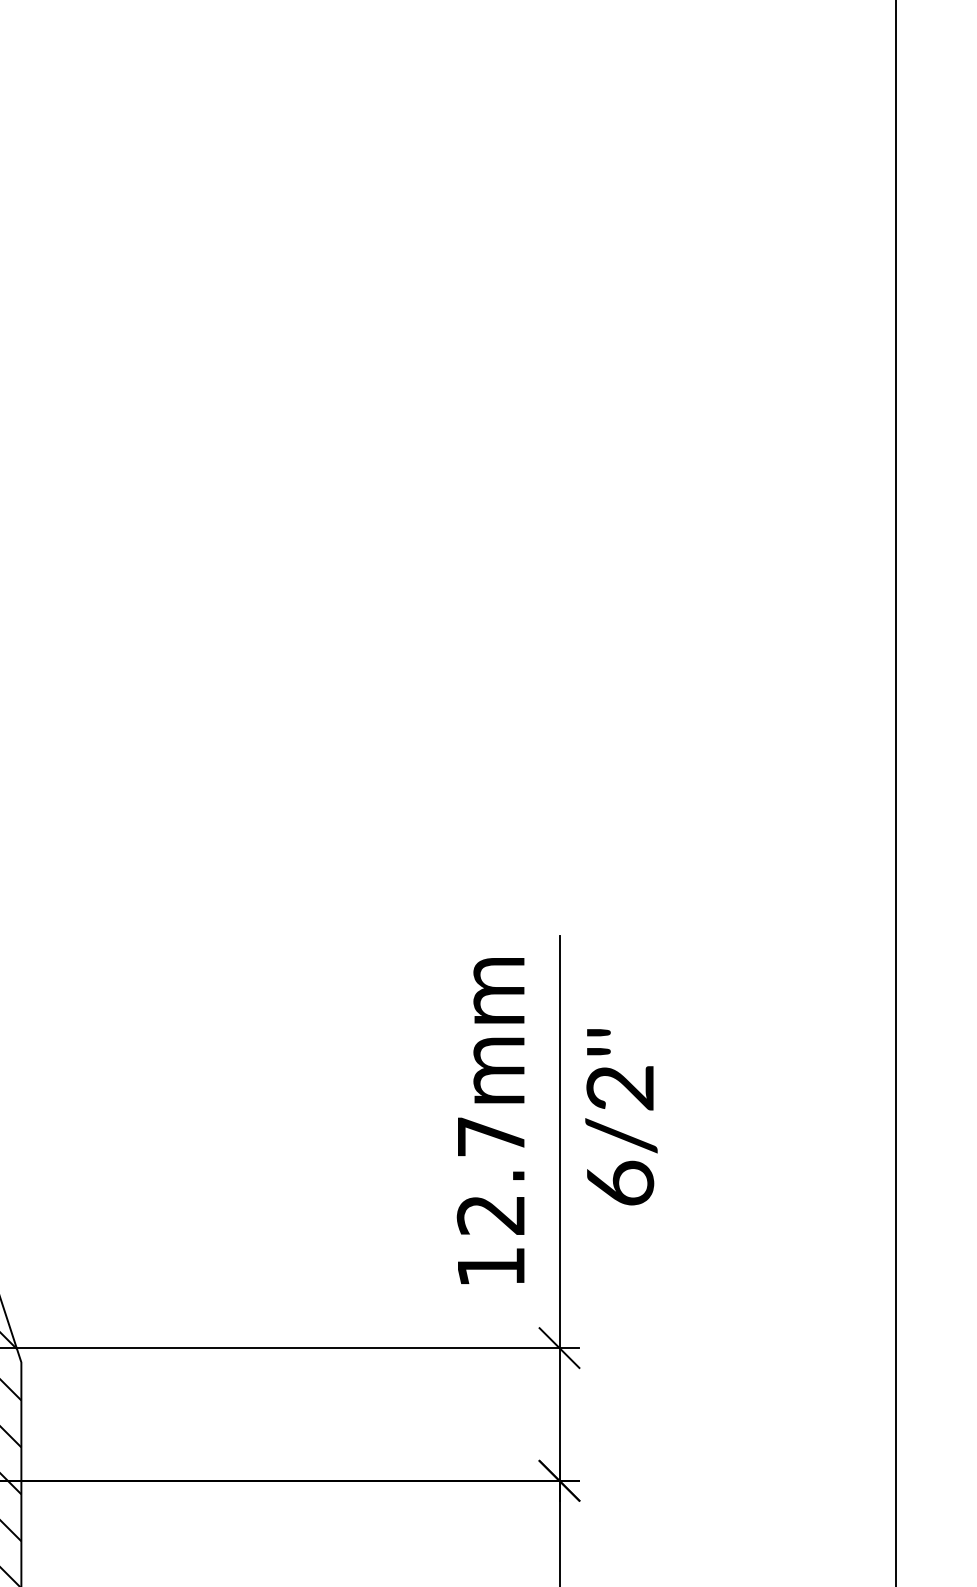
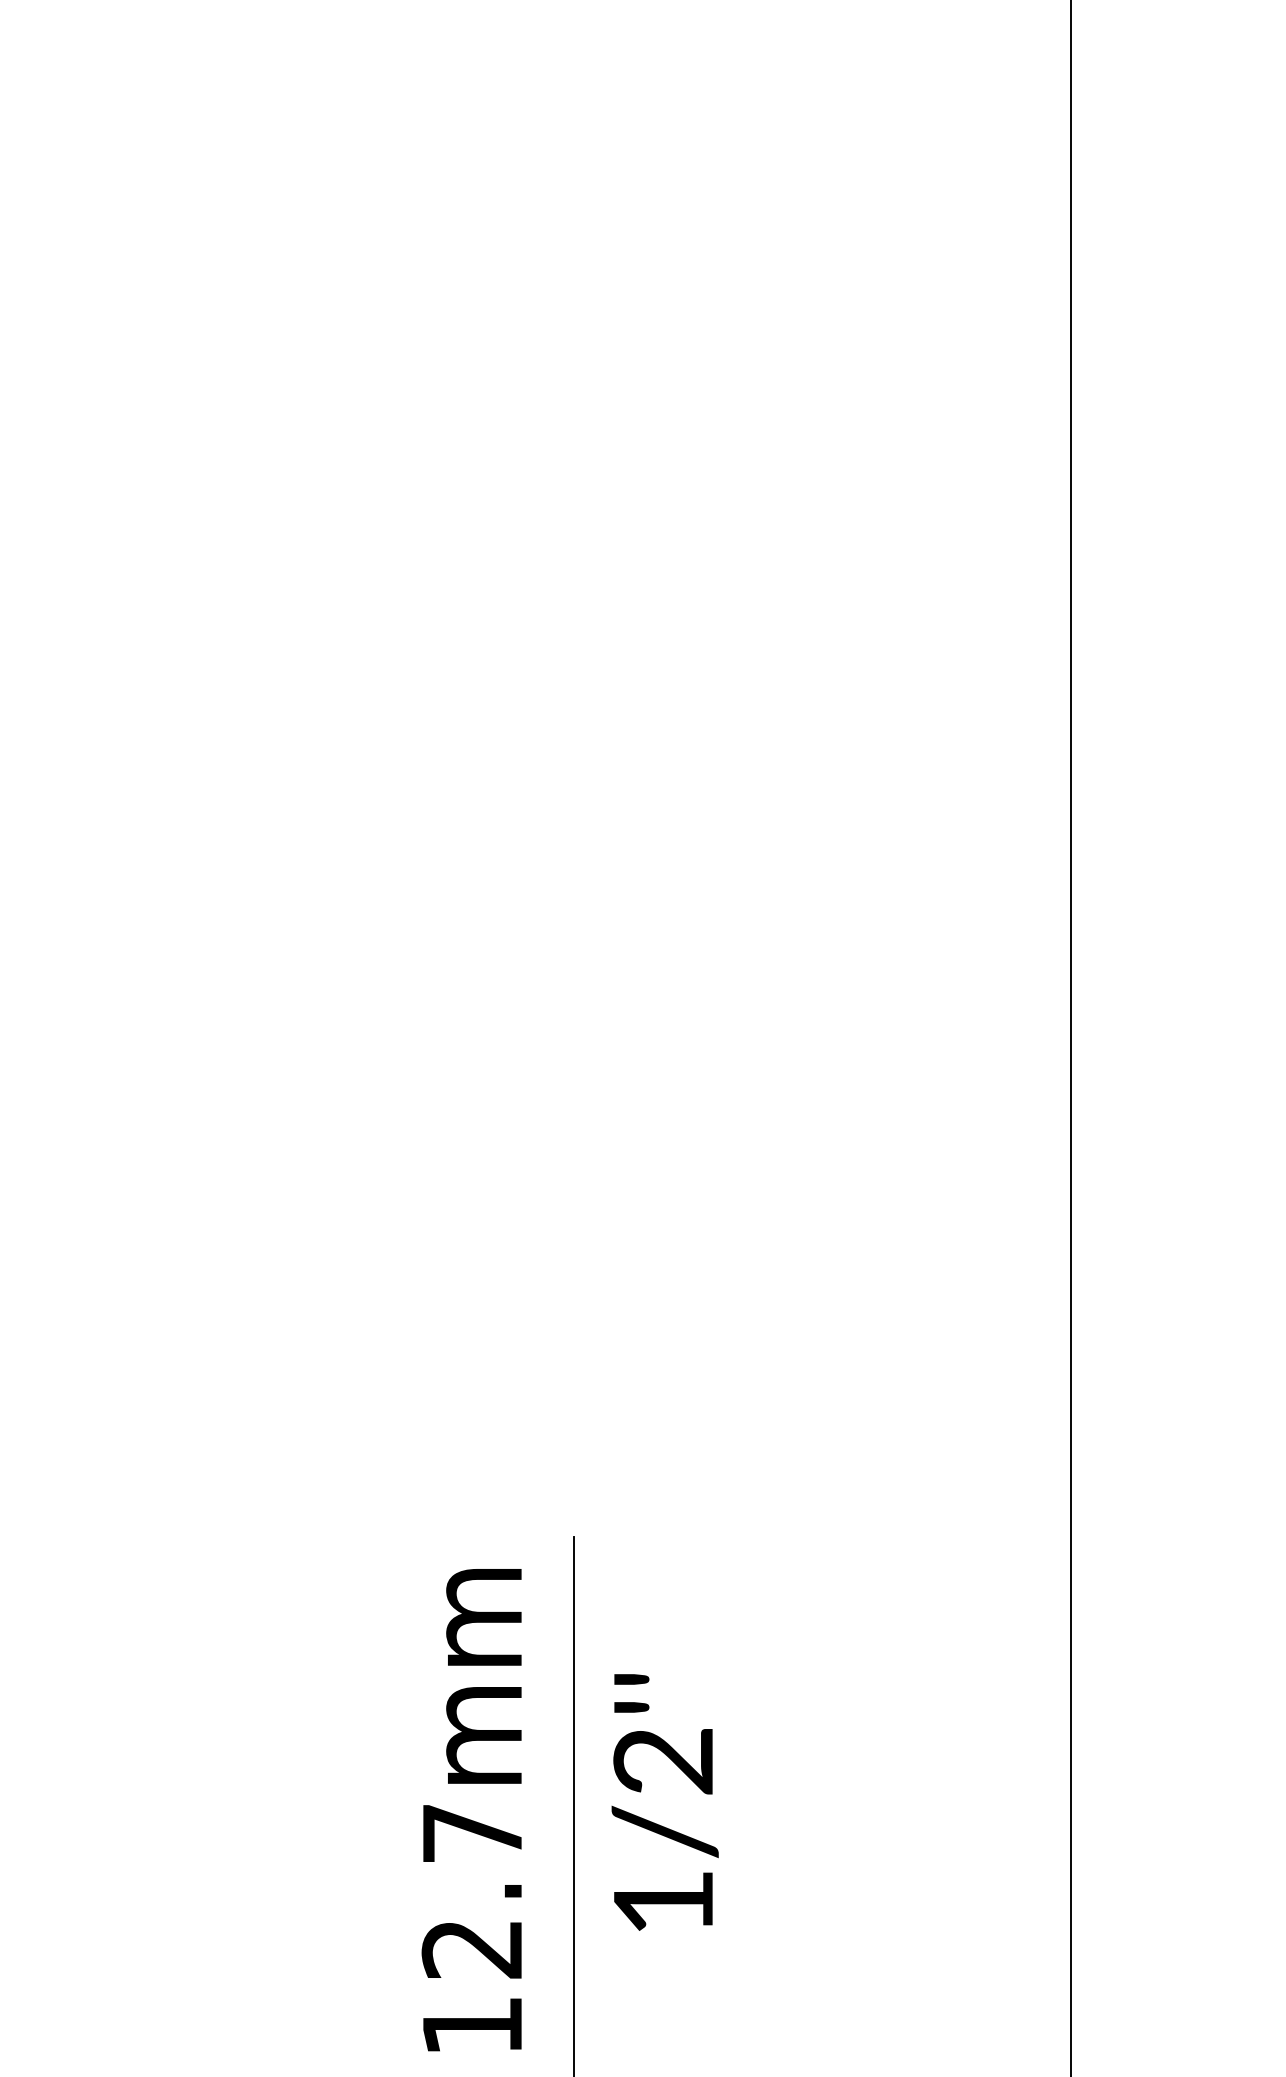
text: (620, 1182) -> (663, 1901), 6/2''\f] -> 1/2''\f]

